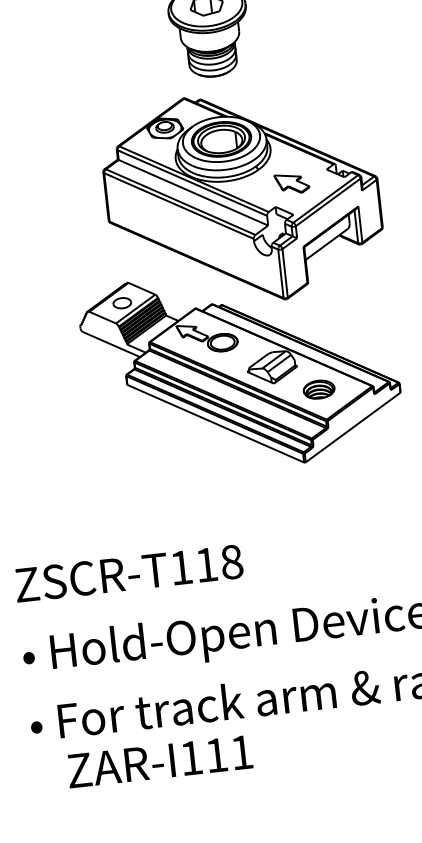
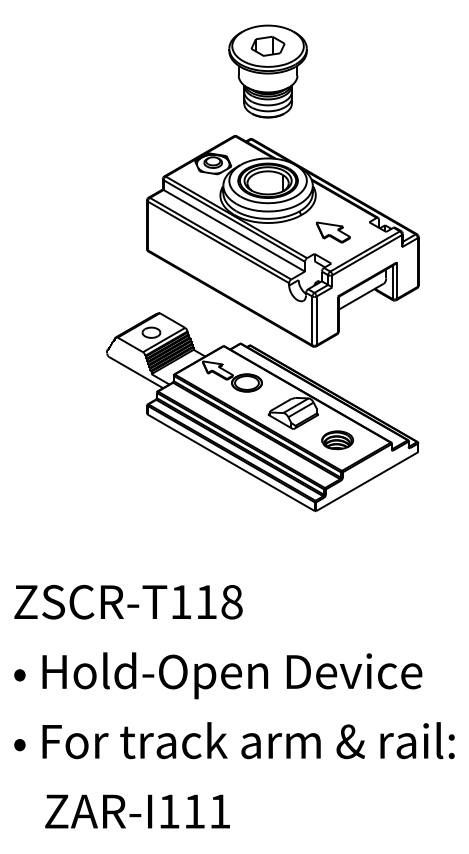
text: (159, 761) -> (137, 811), moved

